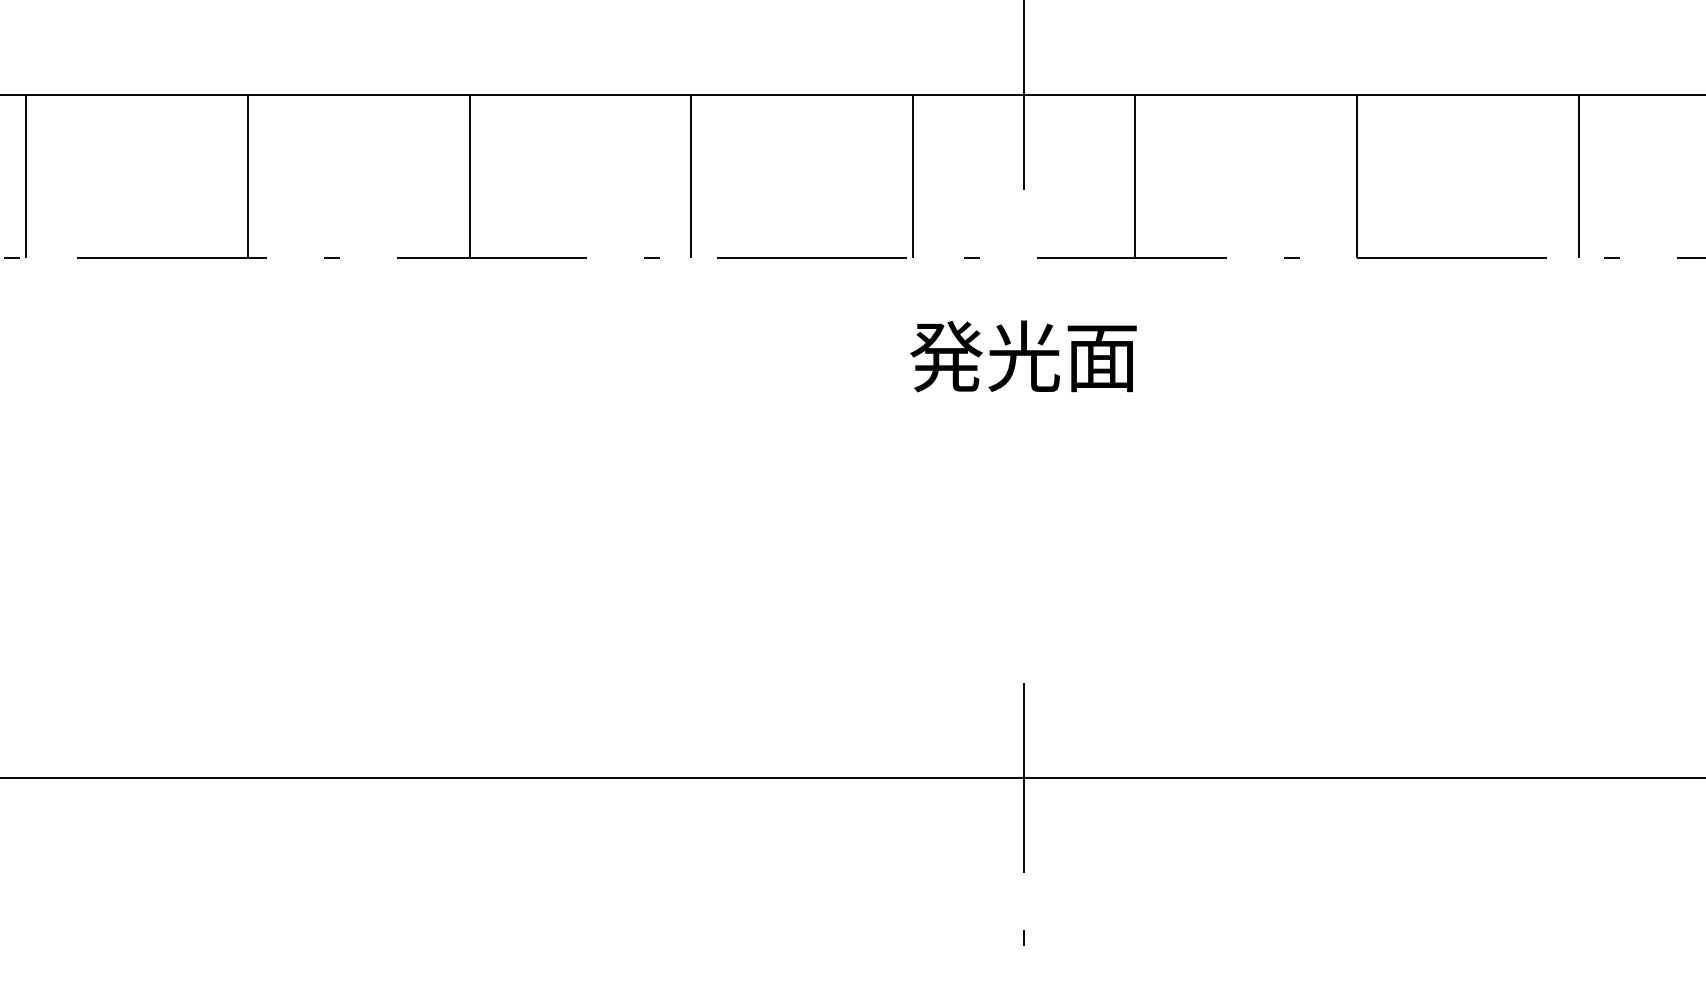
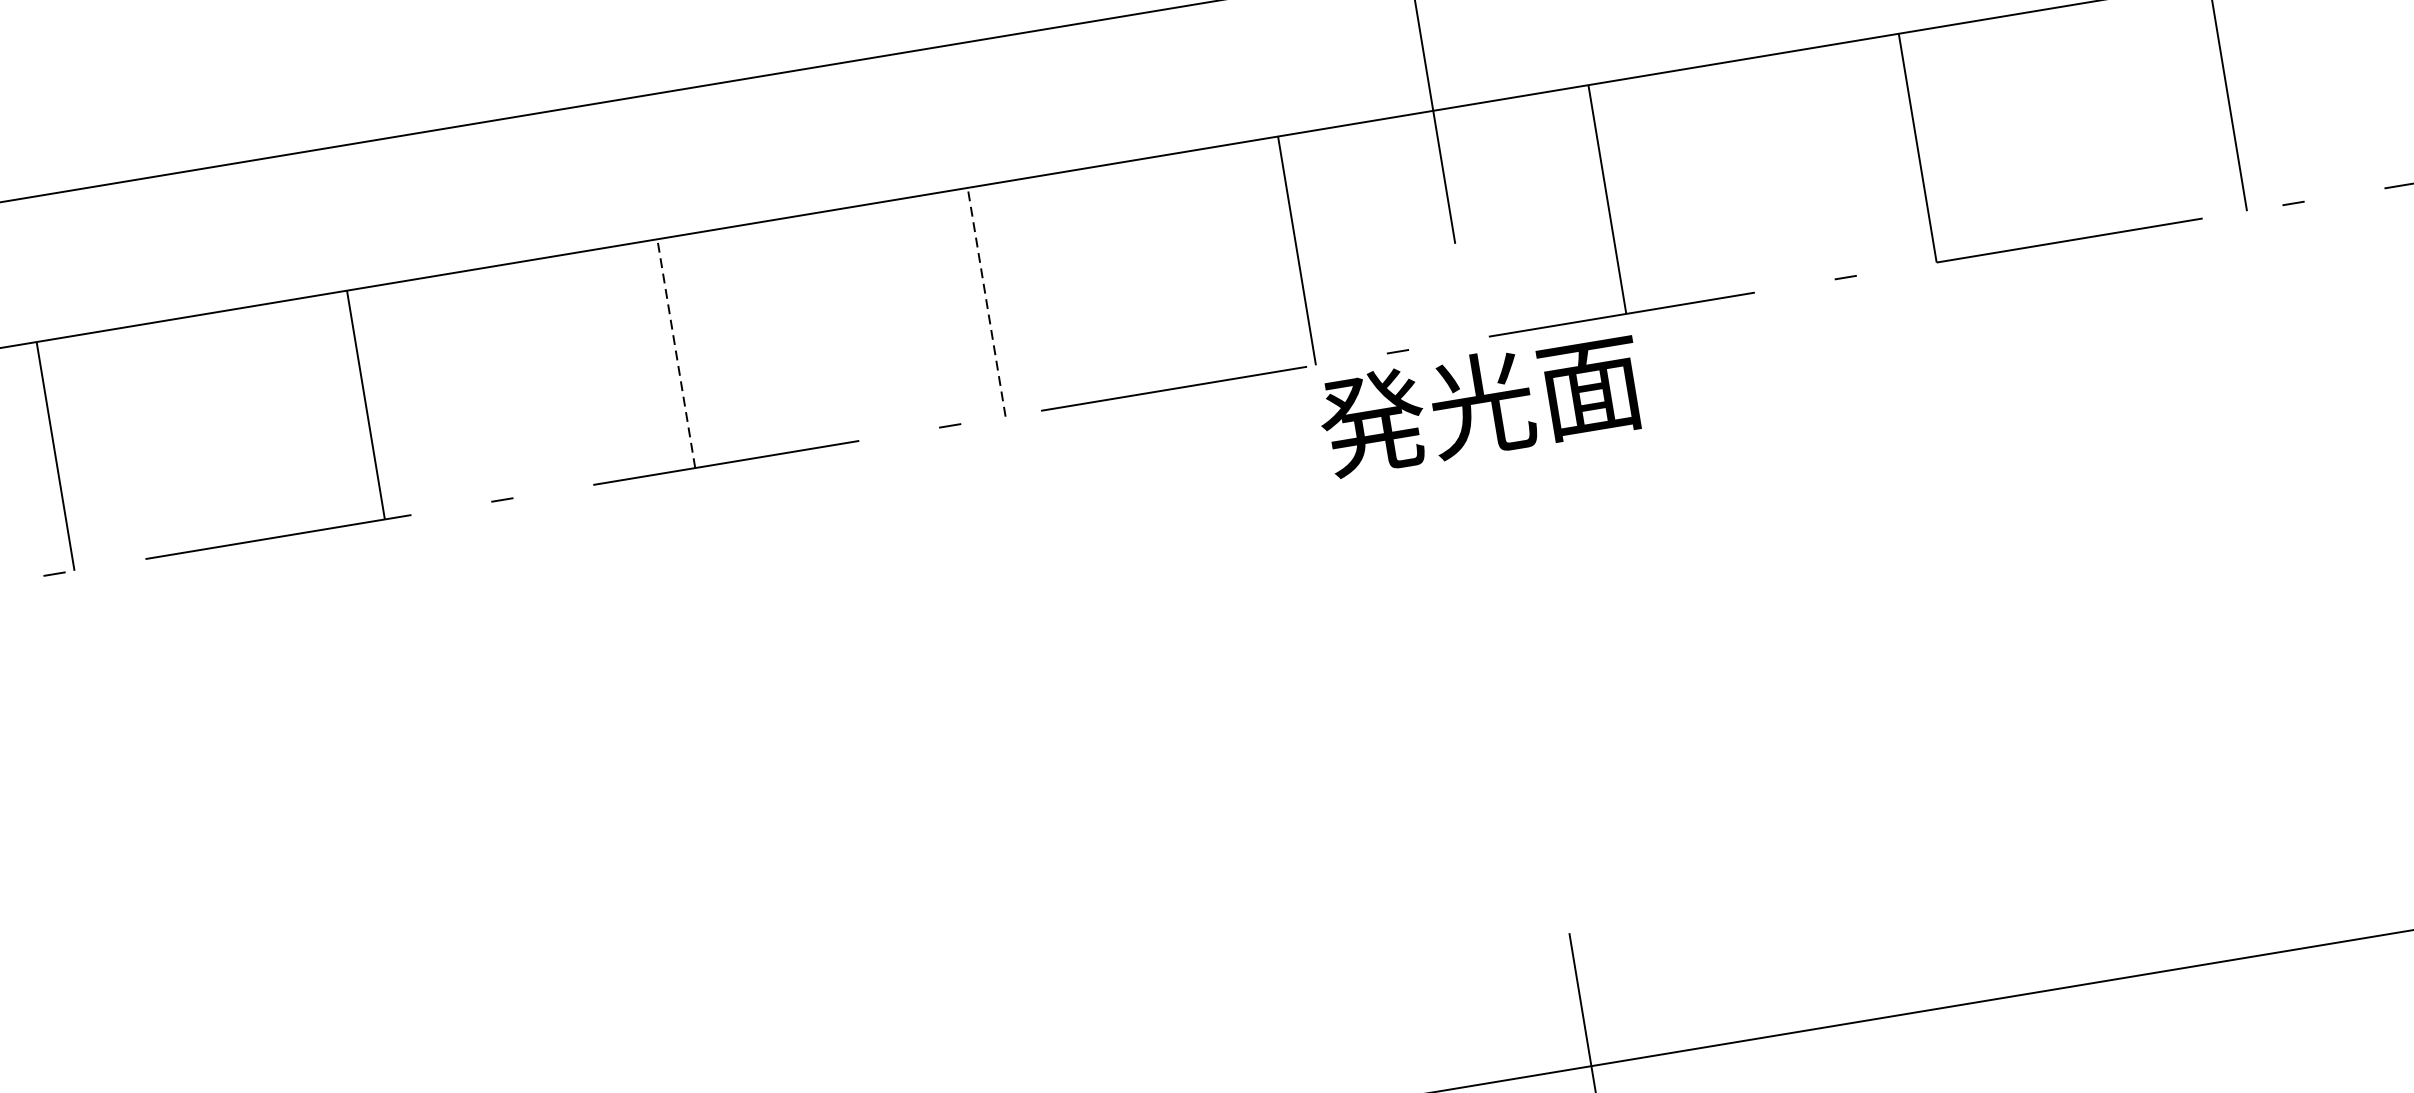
line: (469, 176) -> (676, 353), solid -> dashed
line: (691, 176) -> (986, 302), solid -> dashed
text: (1023, 356) -> (1480, 404), moved

